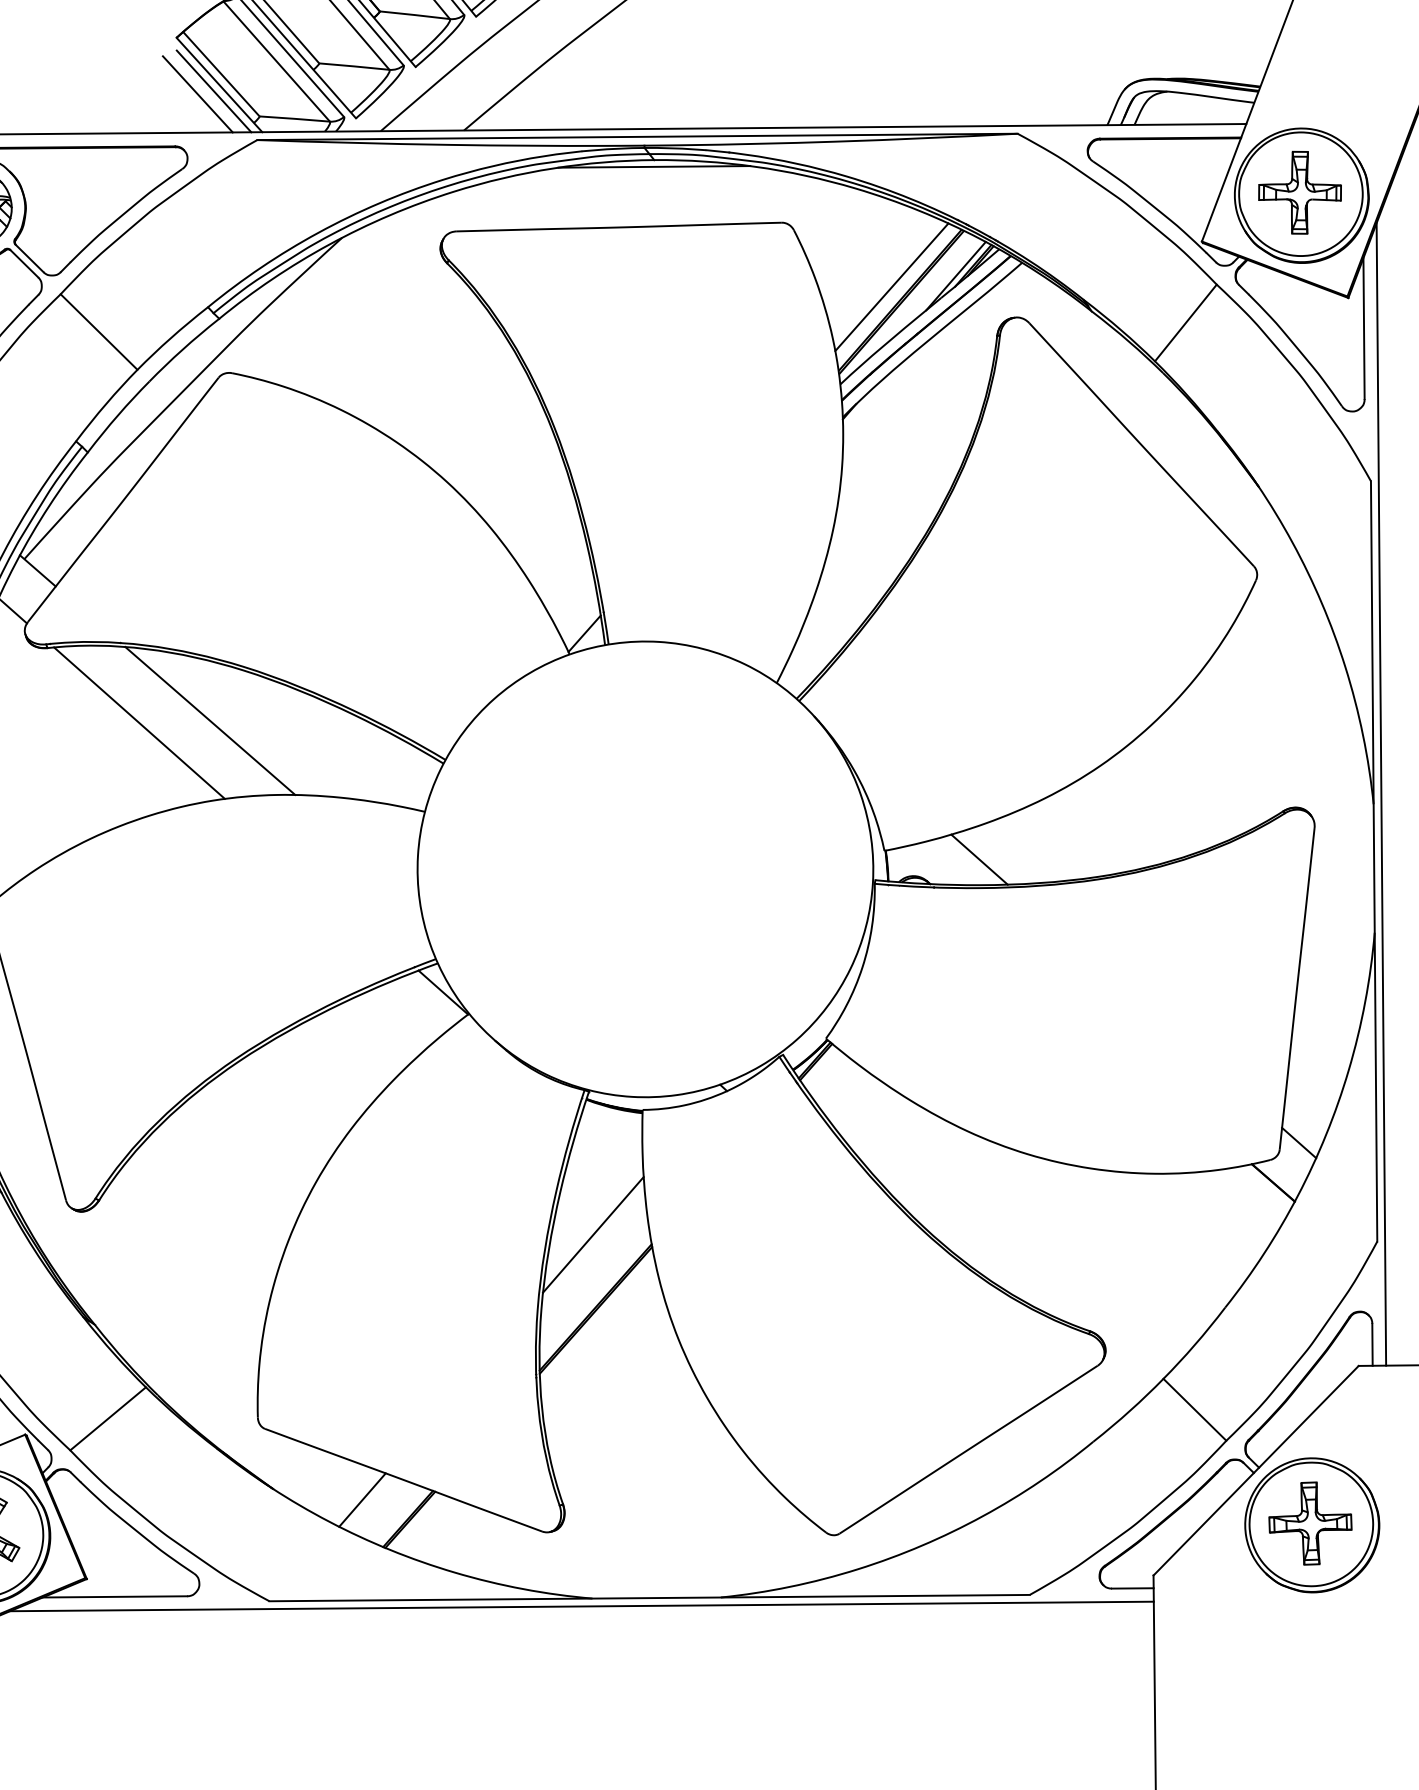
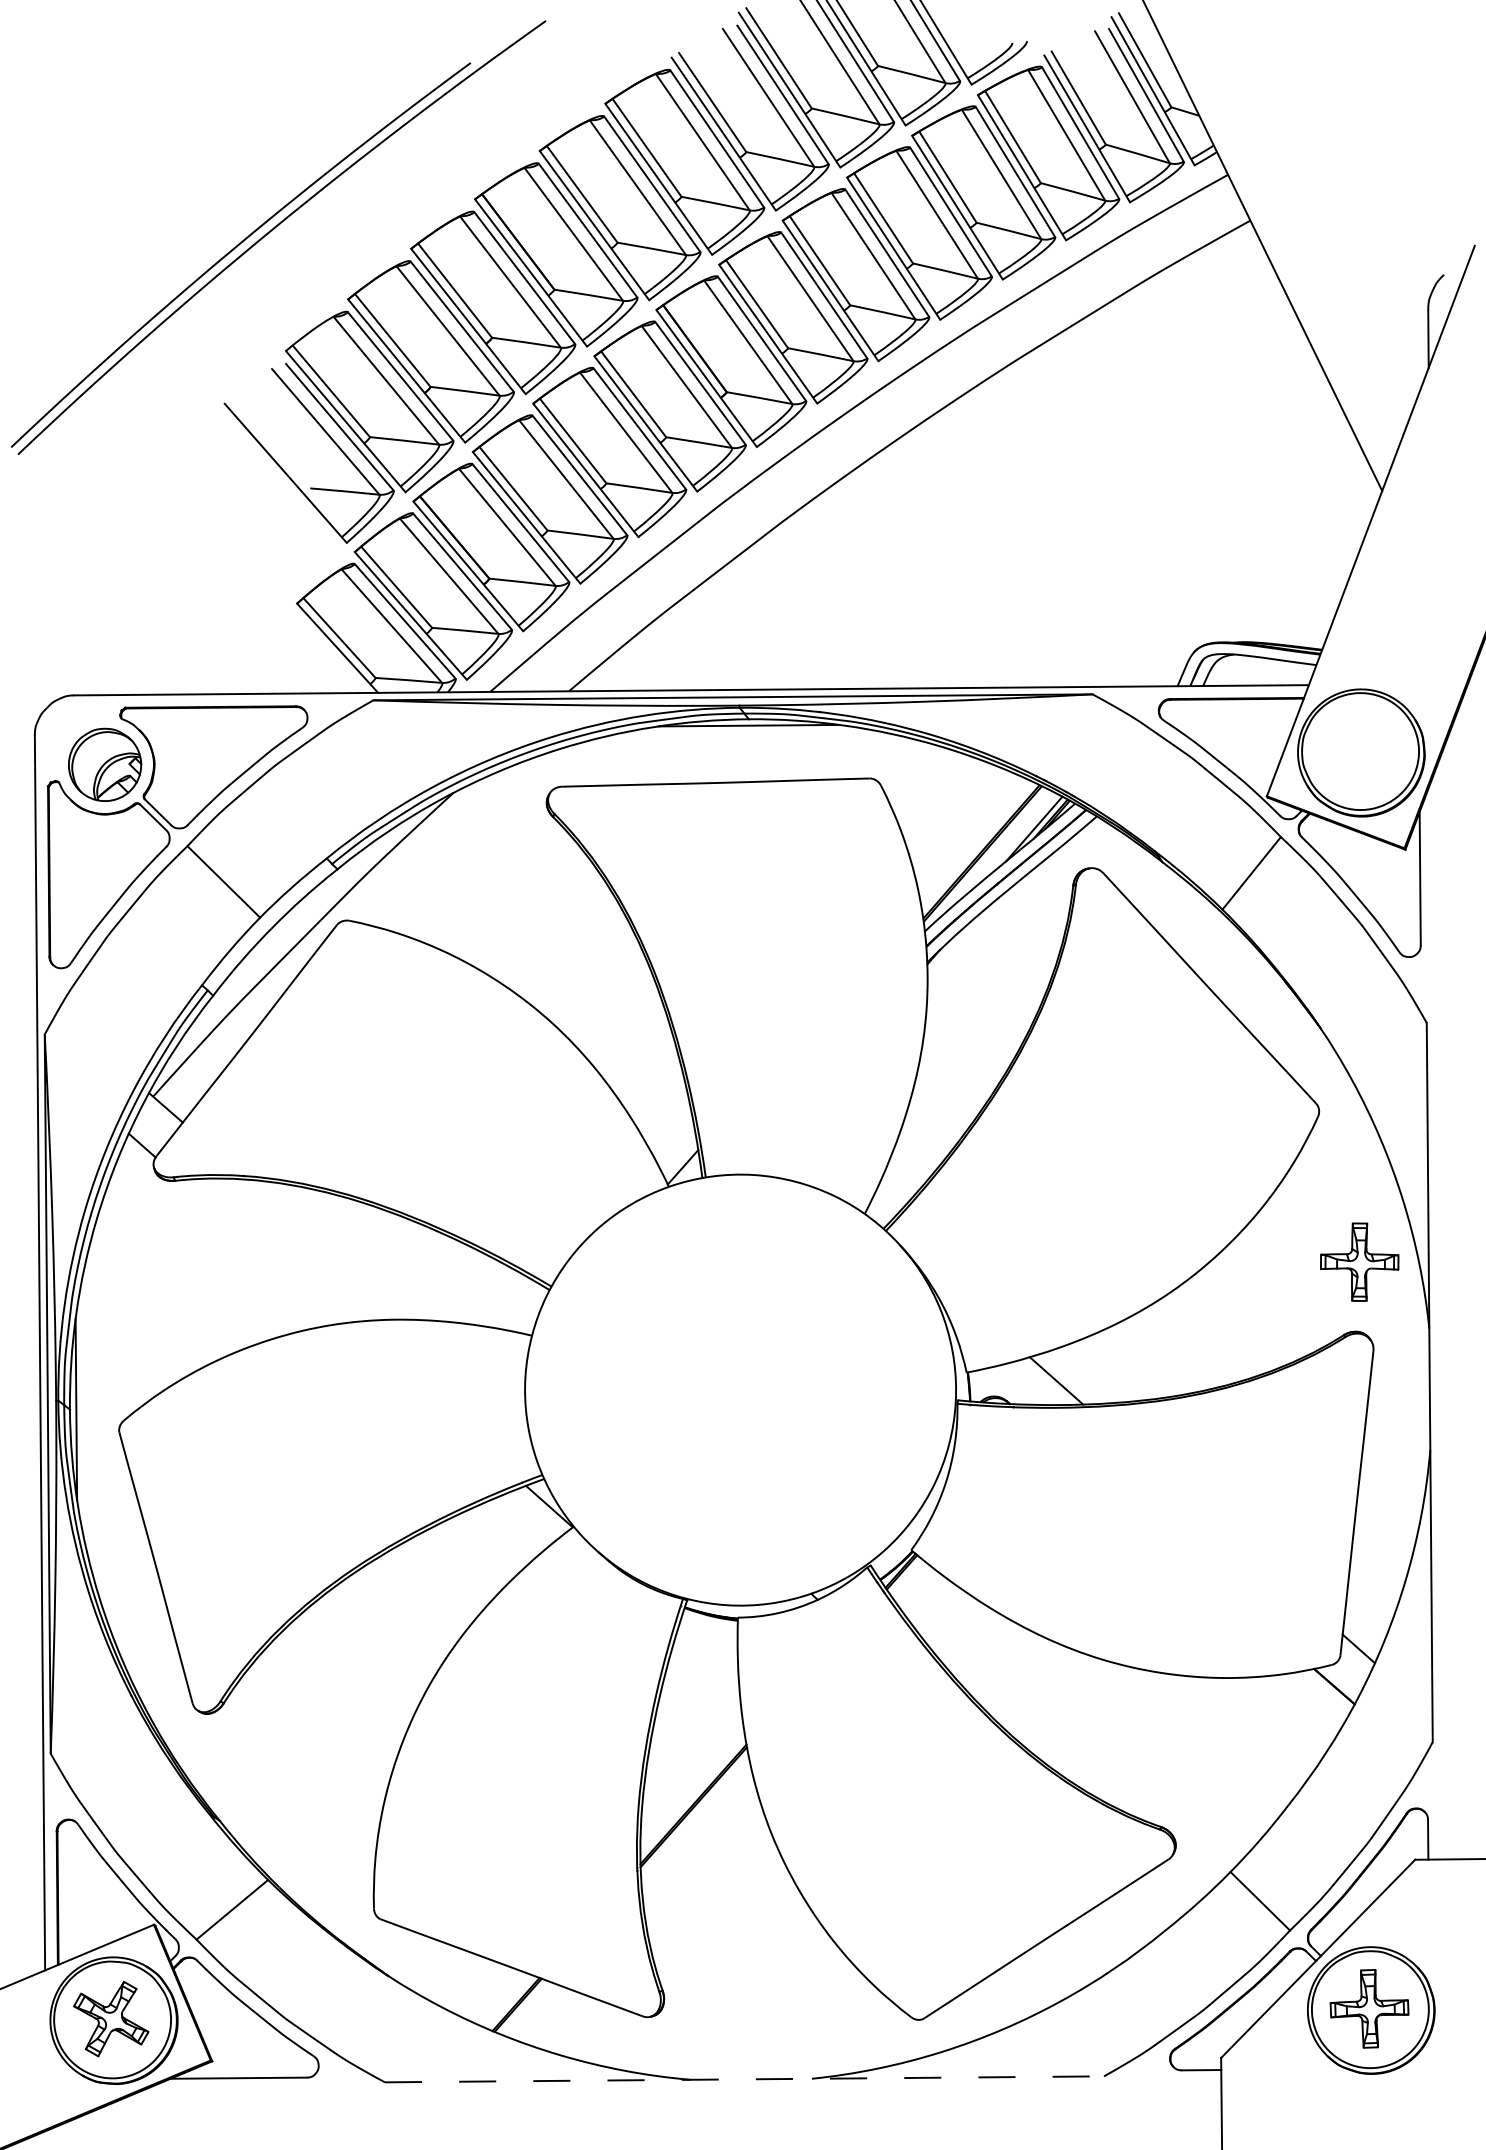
line: (213, 90) -> (332, 653), removed
line: (198, 94) -> (317, 657), removed
part: (1299, 192) -> (1359, 1261), moved
line: (891, 287) -> (973, 839), removed
line: (209, 720) -> (328, 1249), removed
line: (138, 722) -> (261, 1251), removed
line: (1381, 793) -> (1436, 1318), removed
line: (592, 1234) -> (690, 1735), removed
line: (362, 1499) -> (472, 1986), removed
line: (649, 1598) -> (744, 2079), solid -> dashed
line: (581, 1605) -> (680, 2086), removed

